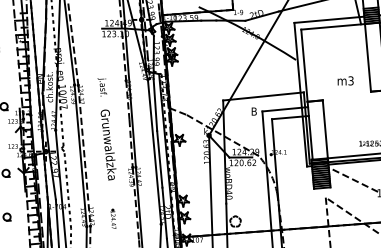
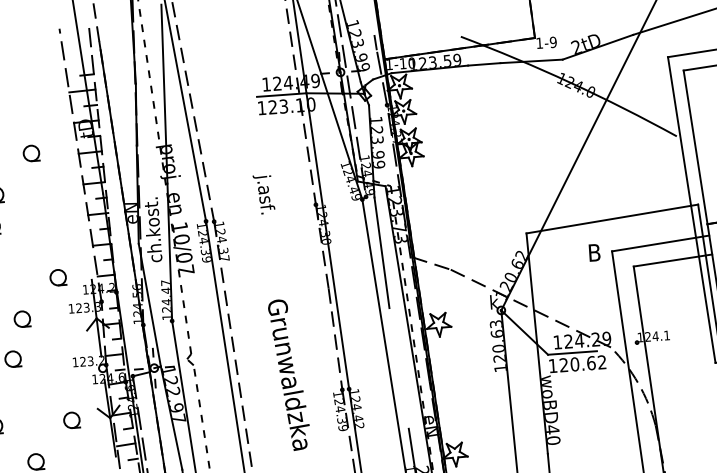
text: (102, 87) -> (264, 194), moved
text: (108, 144) -> (289, 373), moved
line: (159, 158) -> (398, 366), removed

